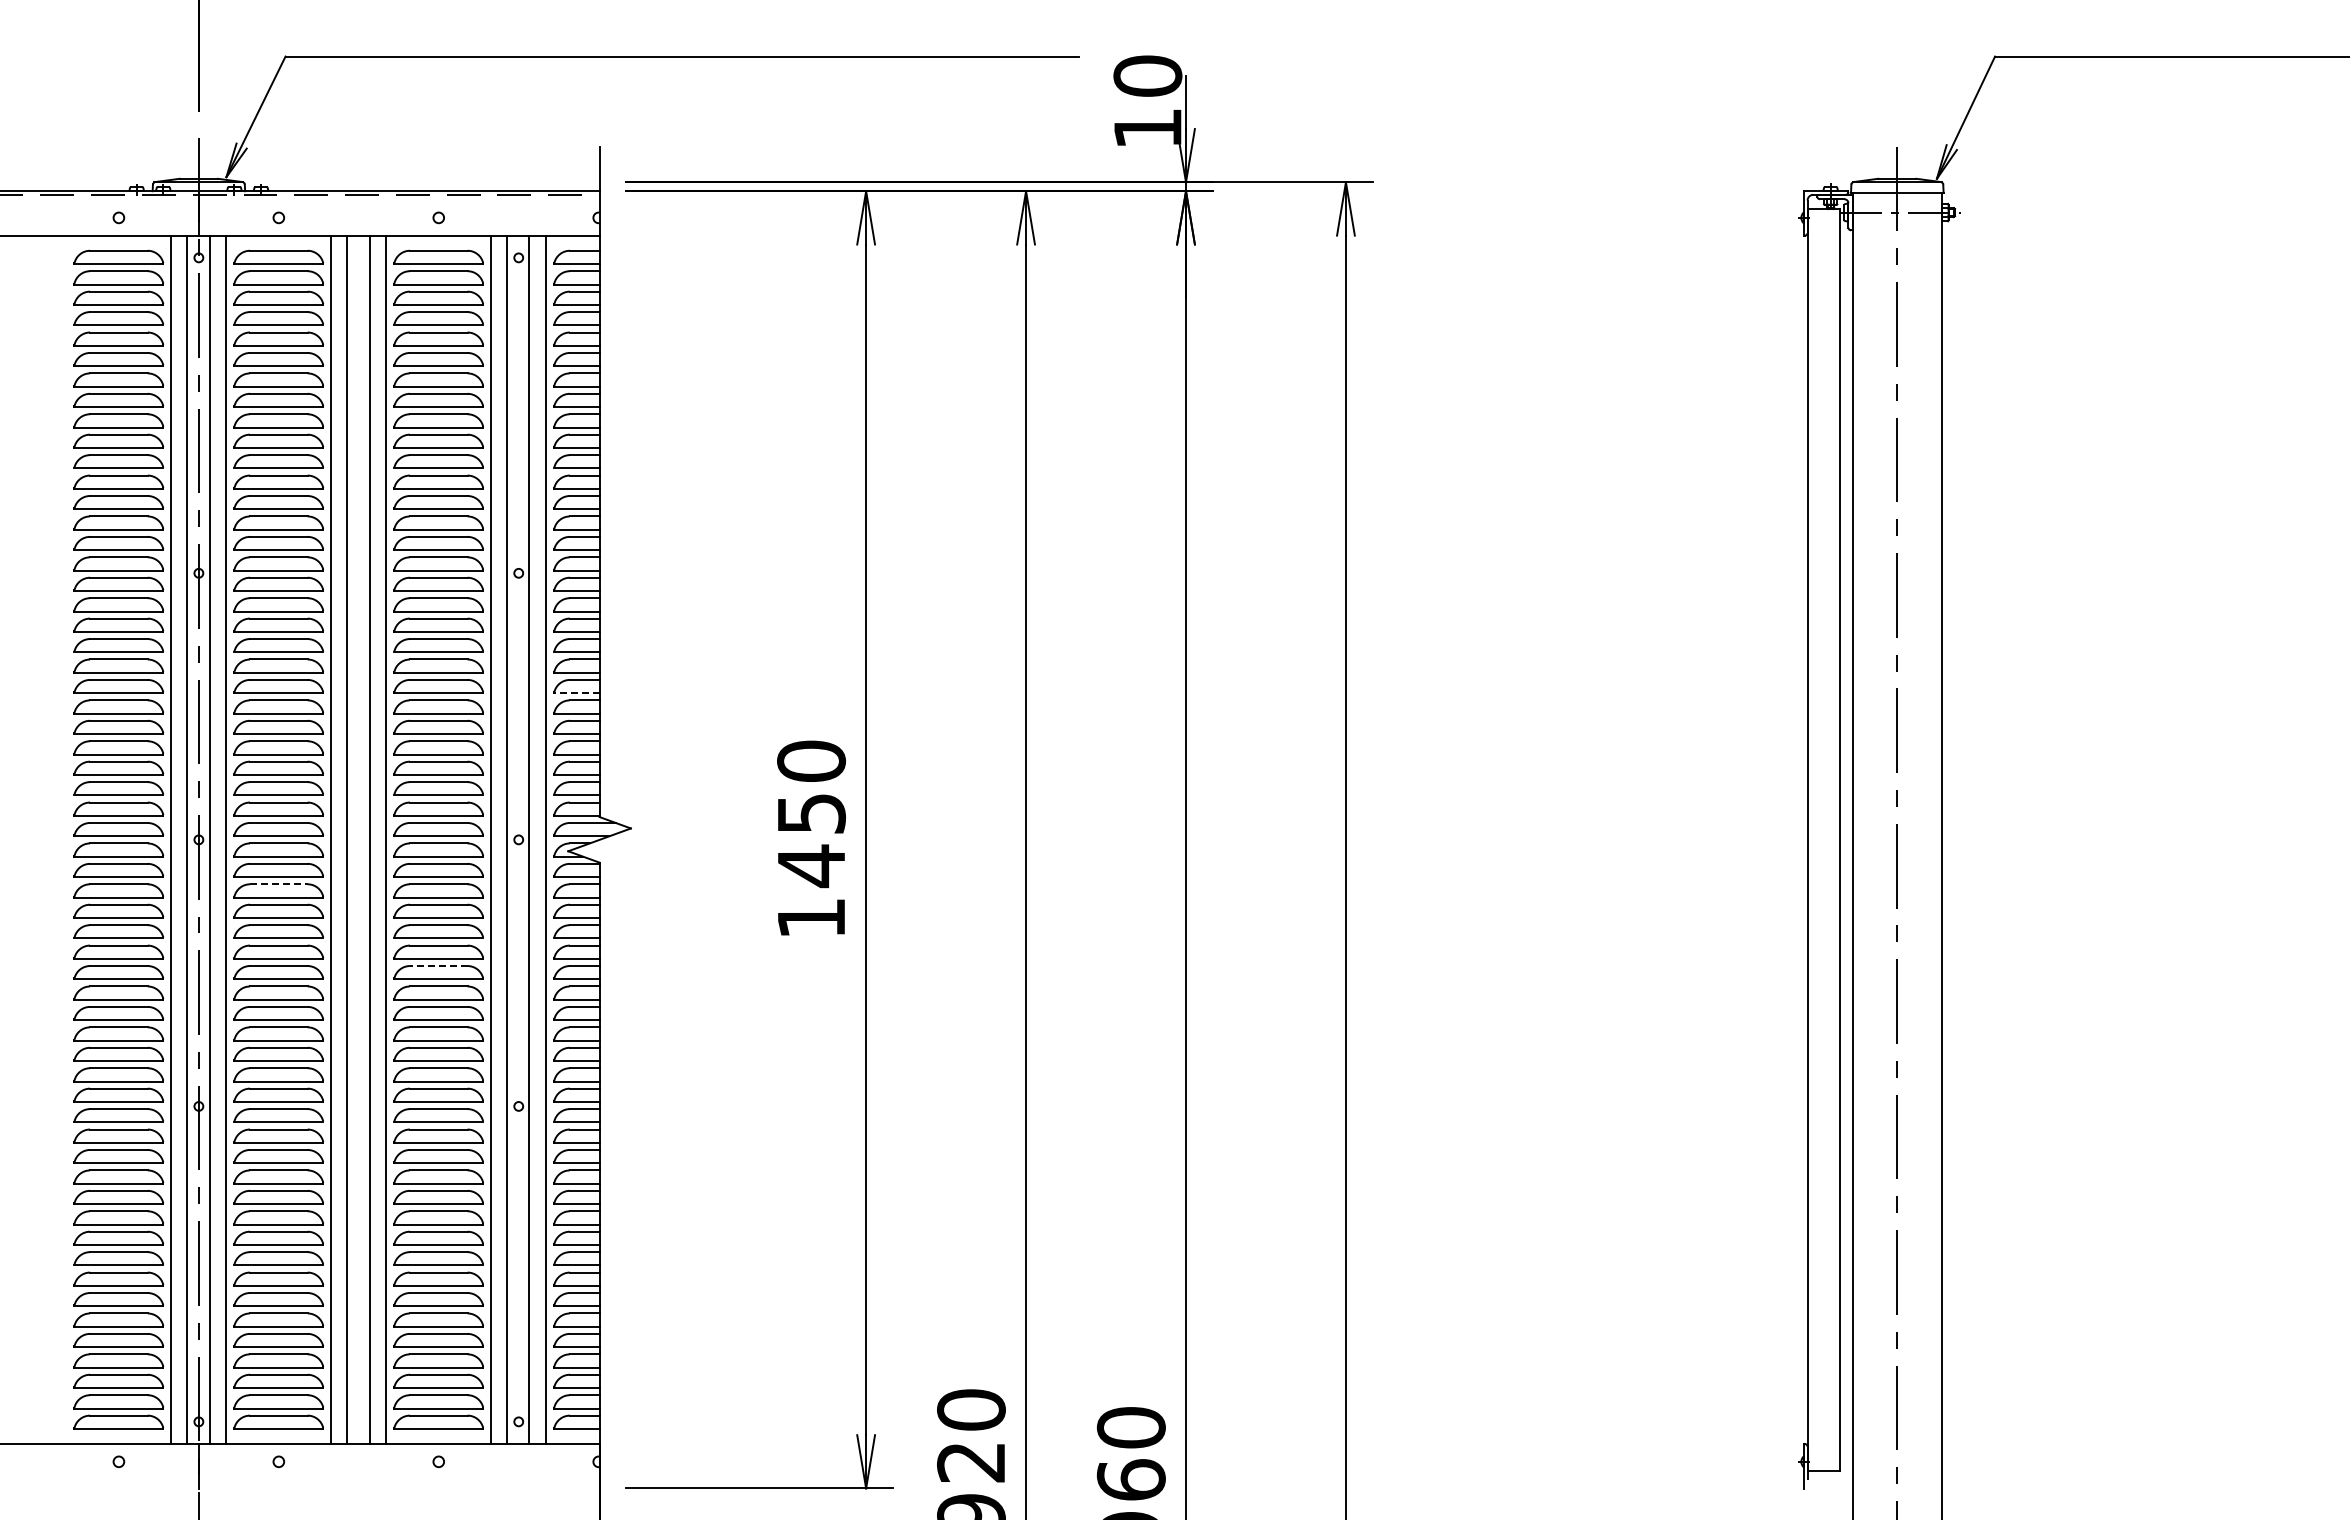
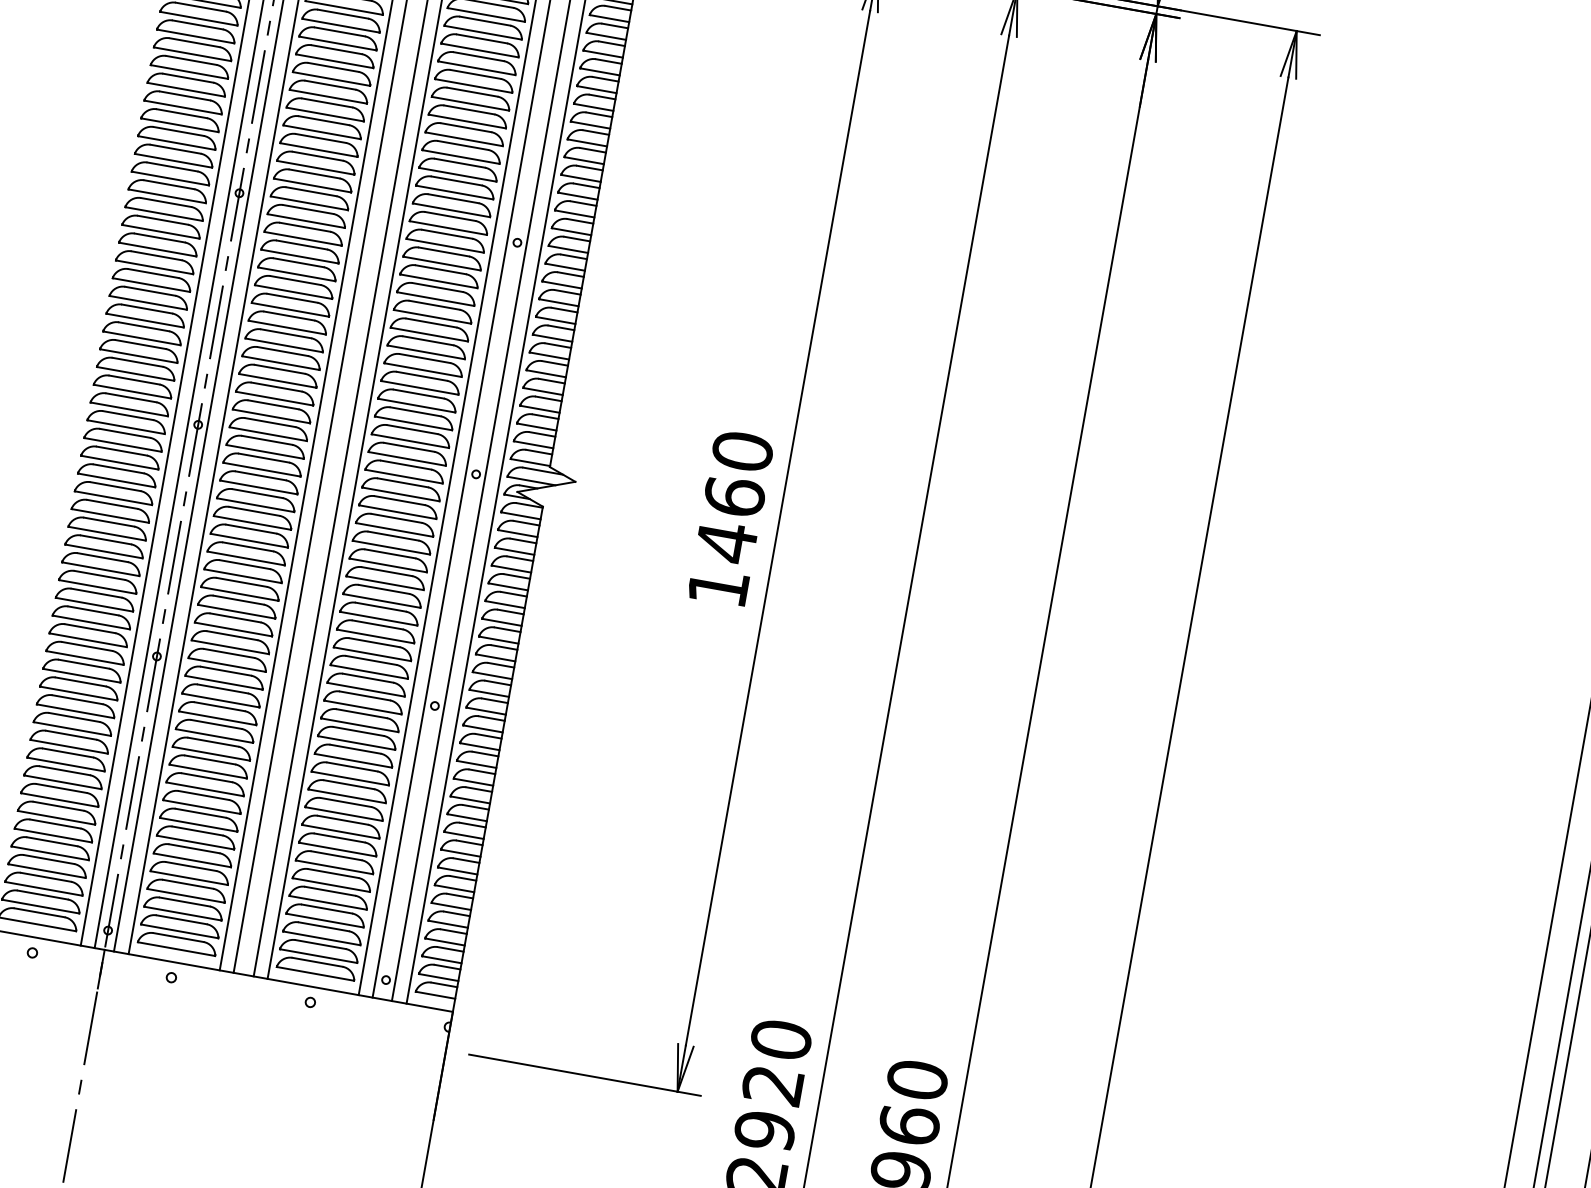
line: (576, 693) -> (548, 356), dashed -> solid
text: (811, 812) -> (734, 495), 1450 -> 1460
line: (278, 884) -> (260, 475), dashed -> solid
line: (438, 966) -> (386, 571), dashed -> solid

